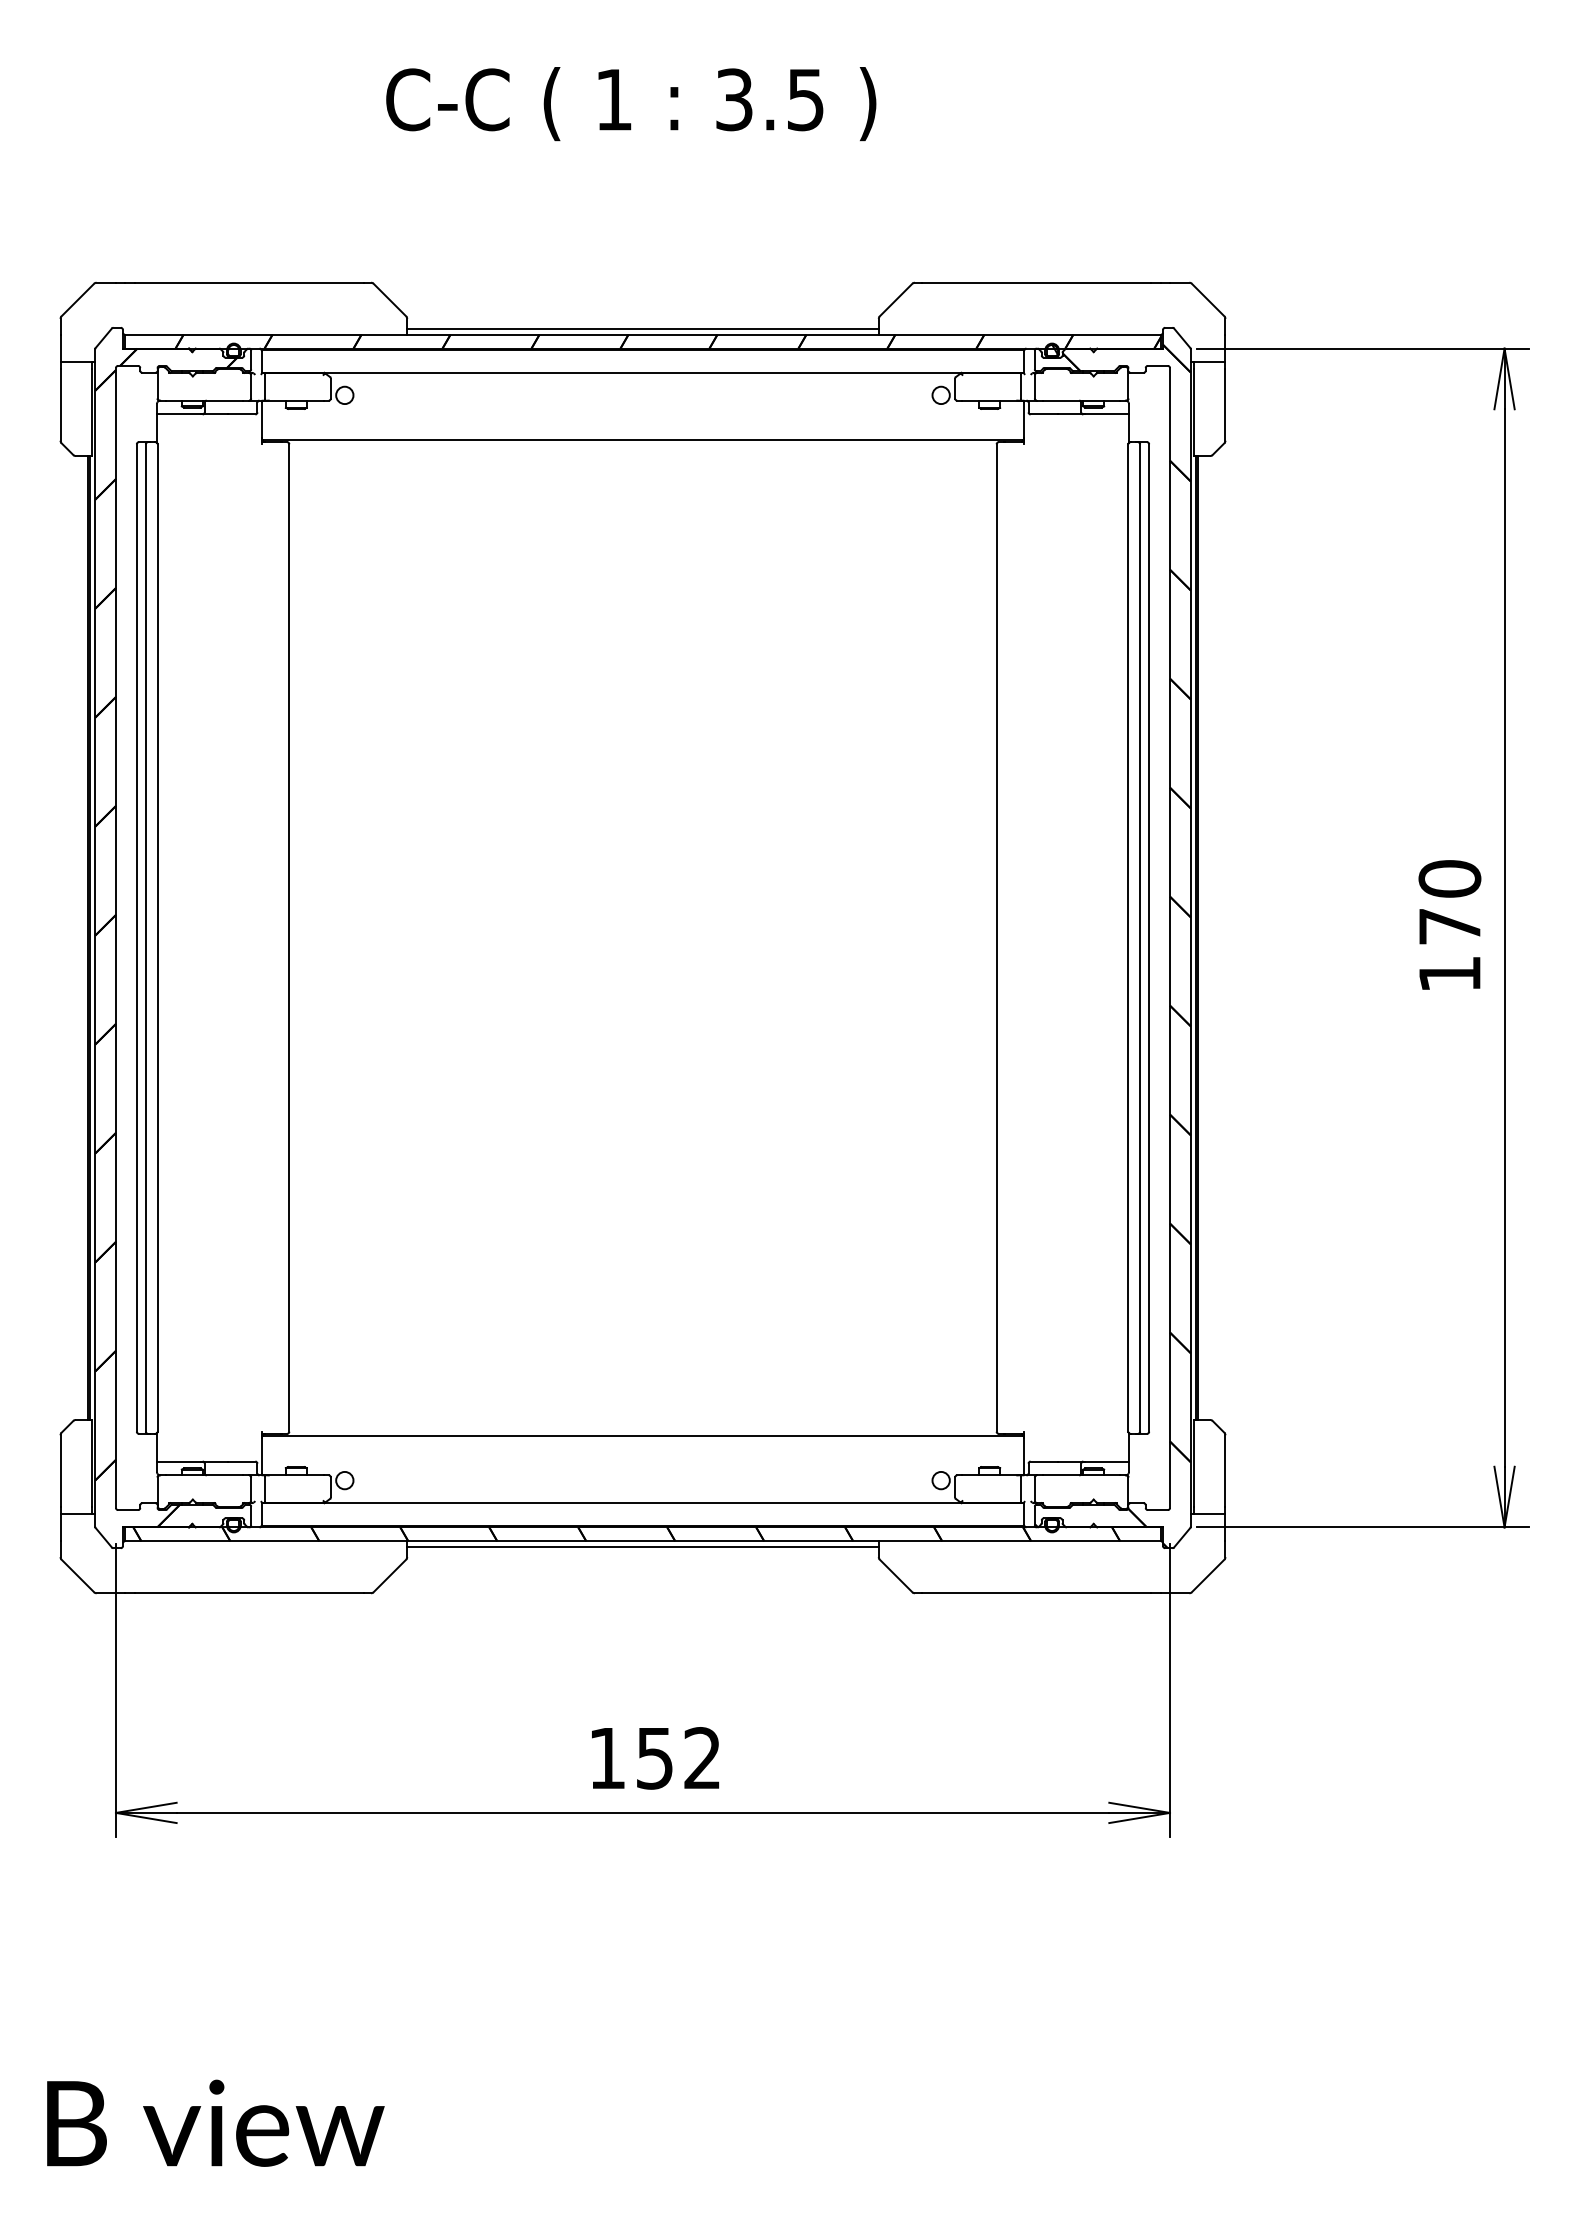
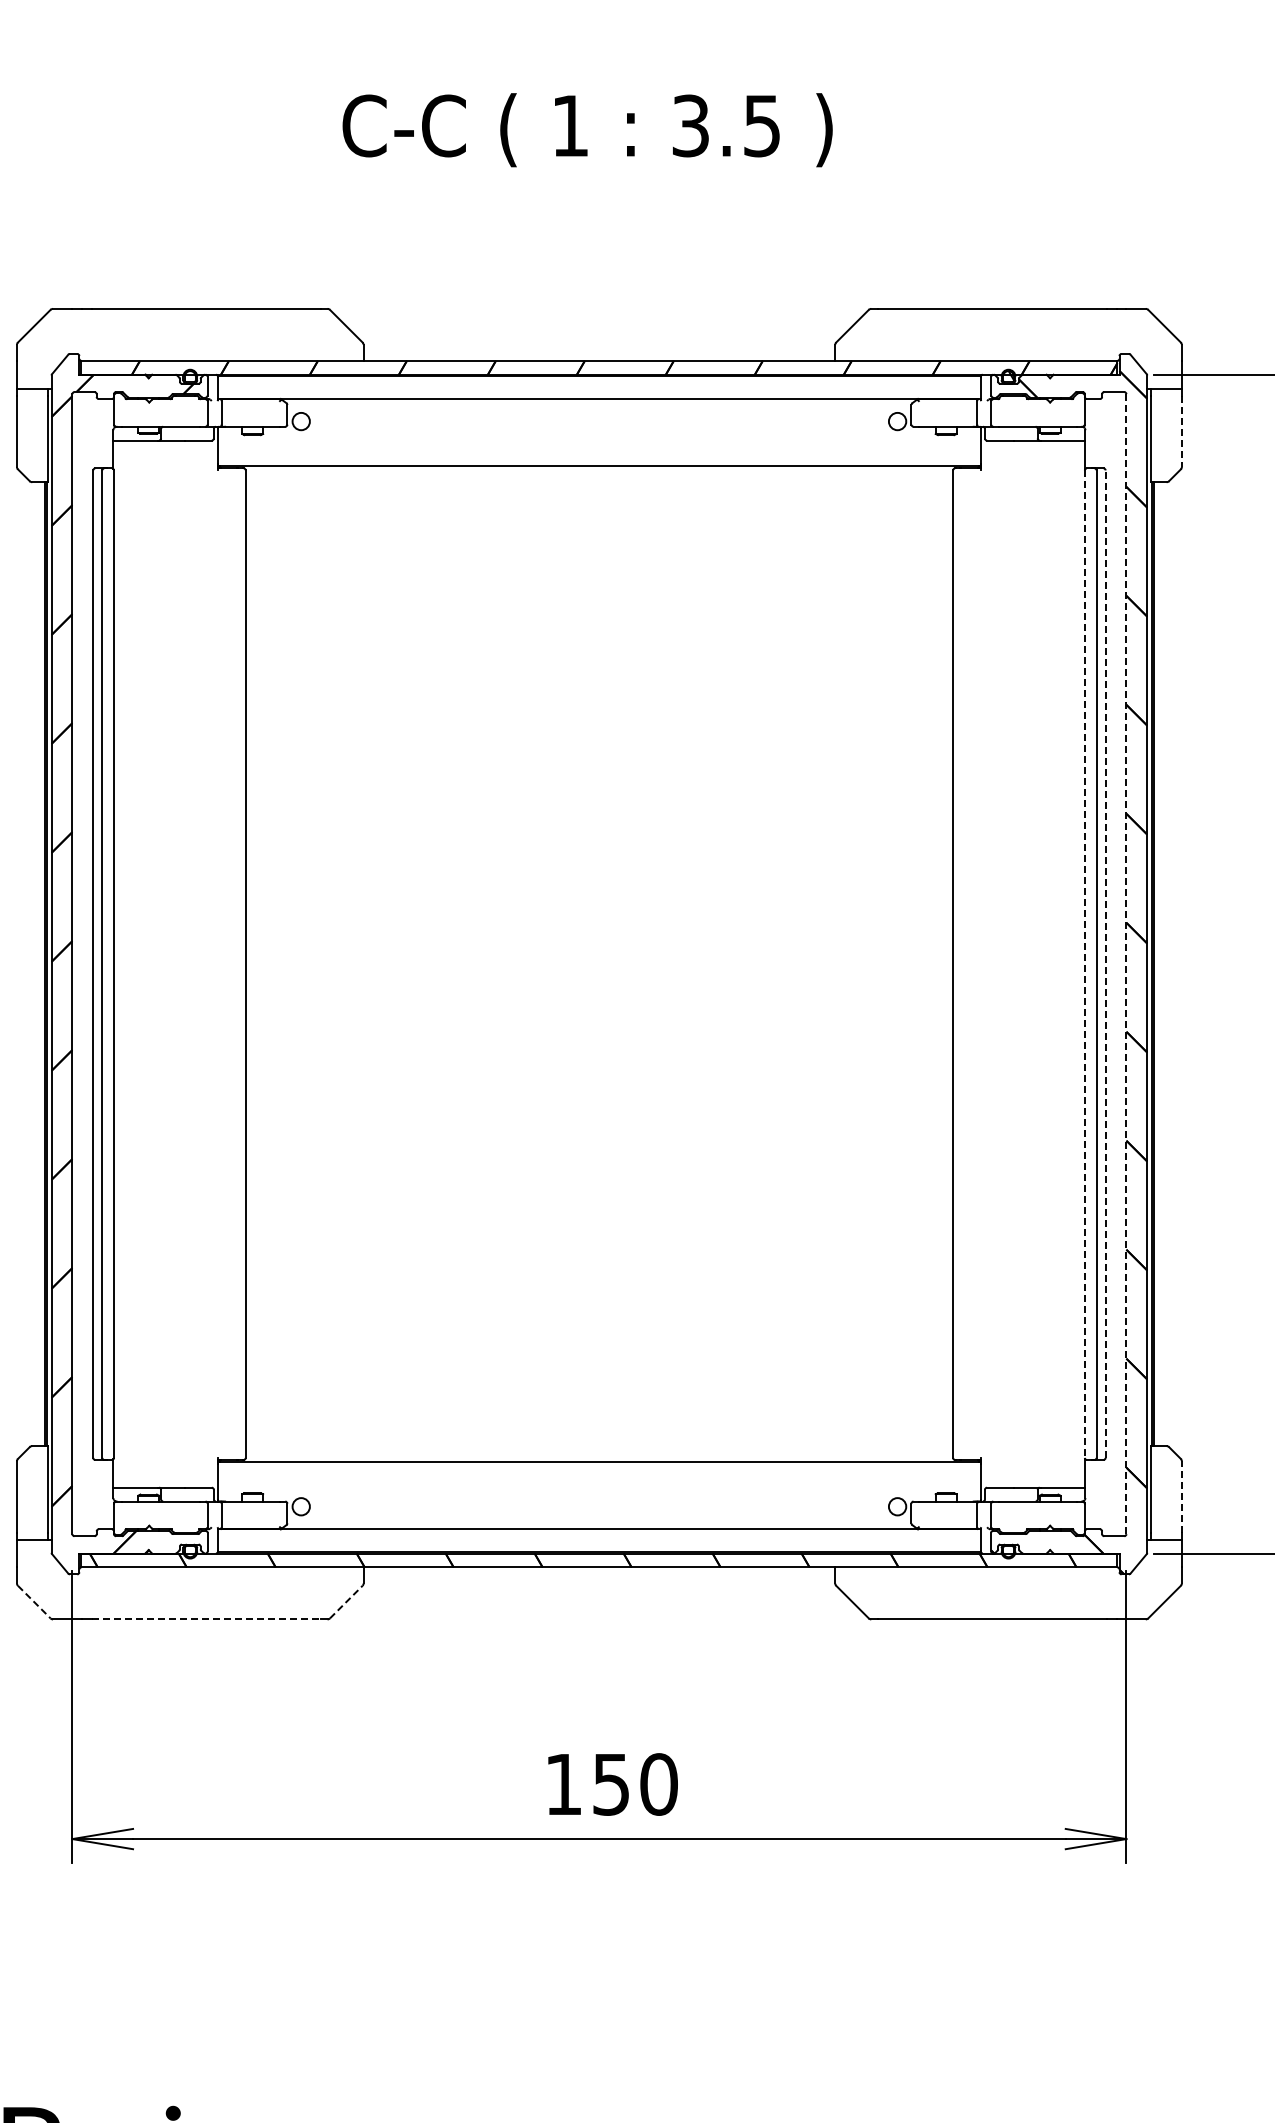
line: (642, 329) -> (598, 355), removed
line: (1225, 405) -> (1181, 431), solid -> dashed
line: (1128, 938) -> (1084, 964), solid -> dashed
line: (1149, 938) -> (1105, 964), solid -> dashed
line: (1170, 938) -> (1126, 964), solid -> dashed
line: (1225, 1470) -> (1181, 1496), solid -> dashed
line: (642, 1546) -> (598, 1572), removed
line: (390, 1575) -> (346, 1601), solid -> dashed
line: (78, 1576) -> (34, 1602), solid -> dashed
line: (250, 1593) -> (206, 1619), solid -> dashed
text: (702, 1758) -> (658, 1784), 152 -> 150

